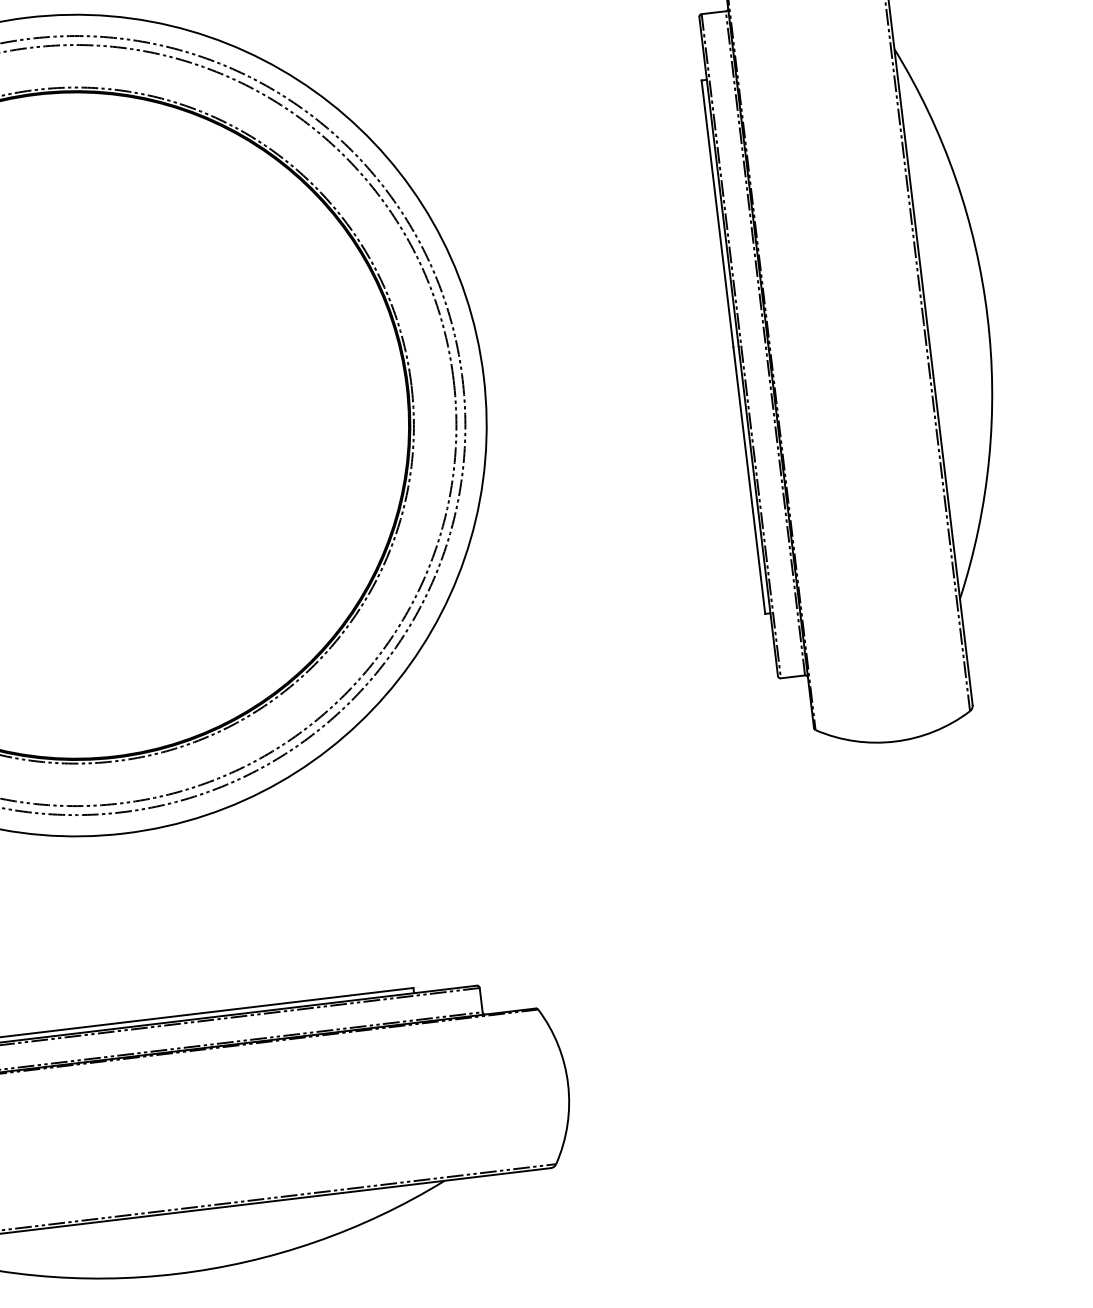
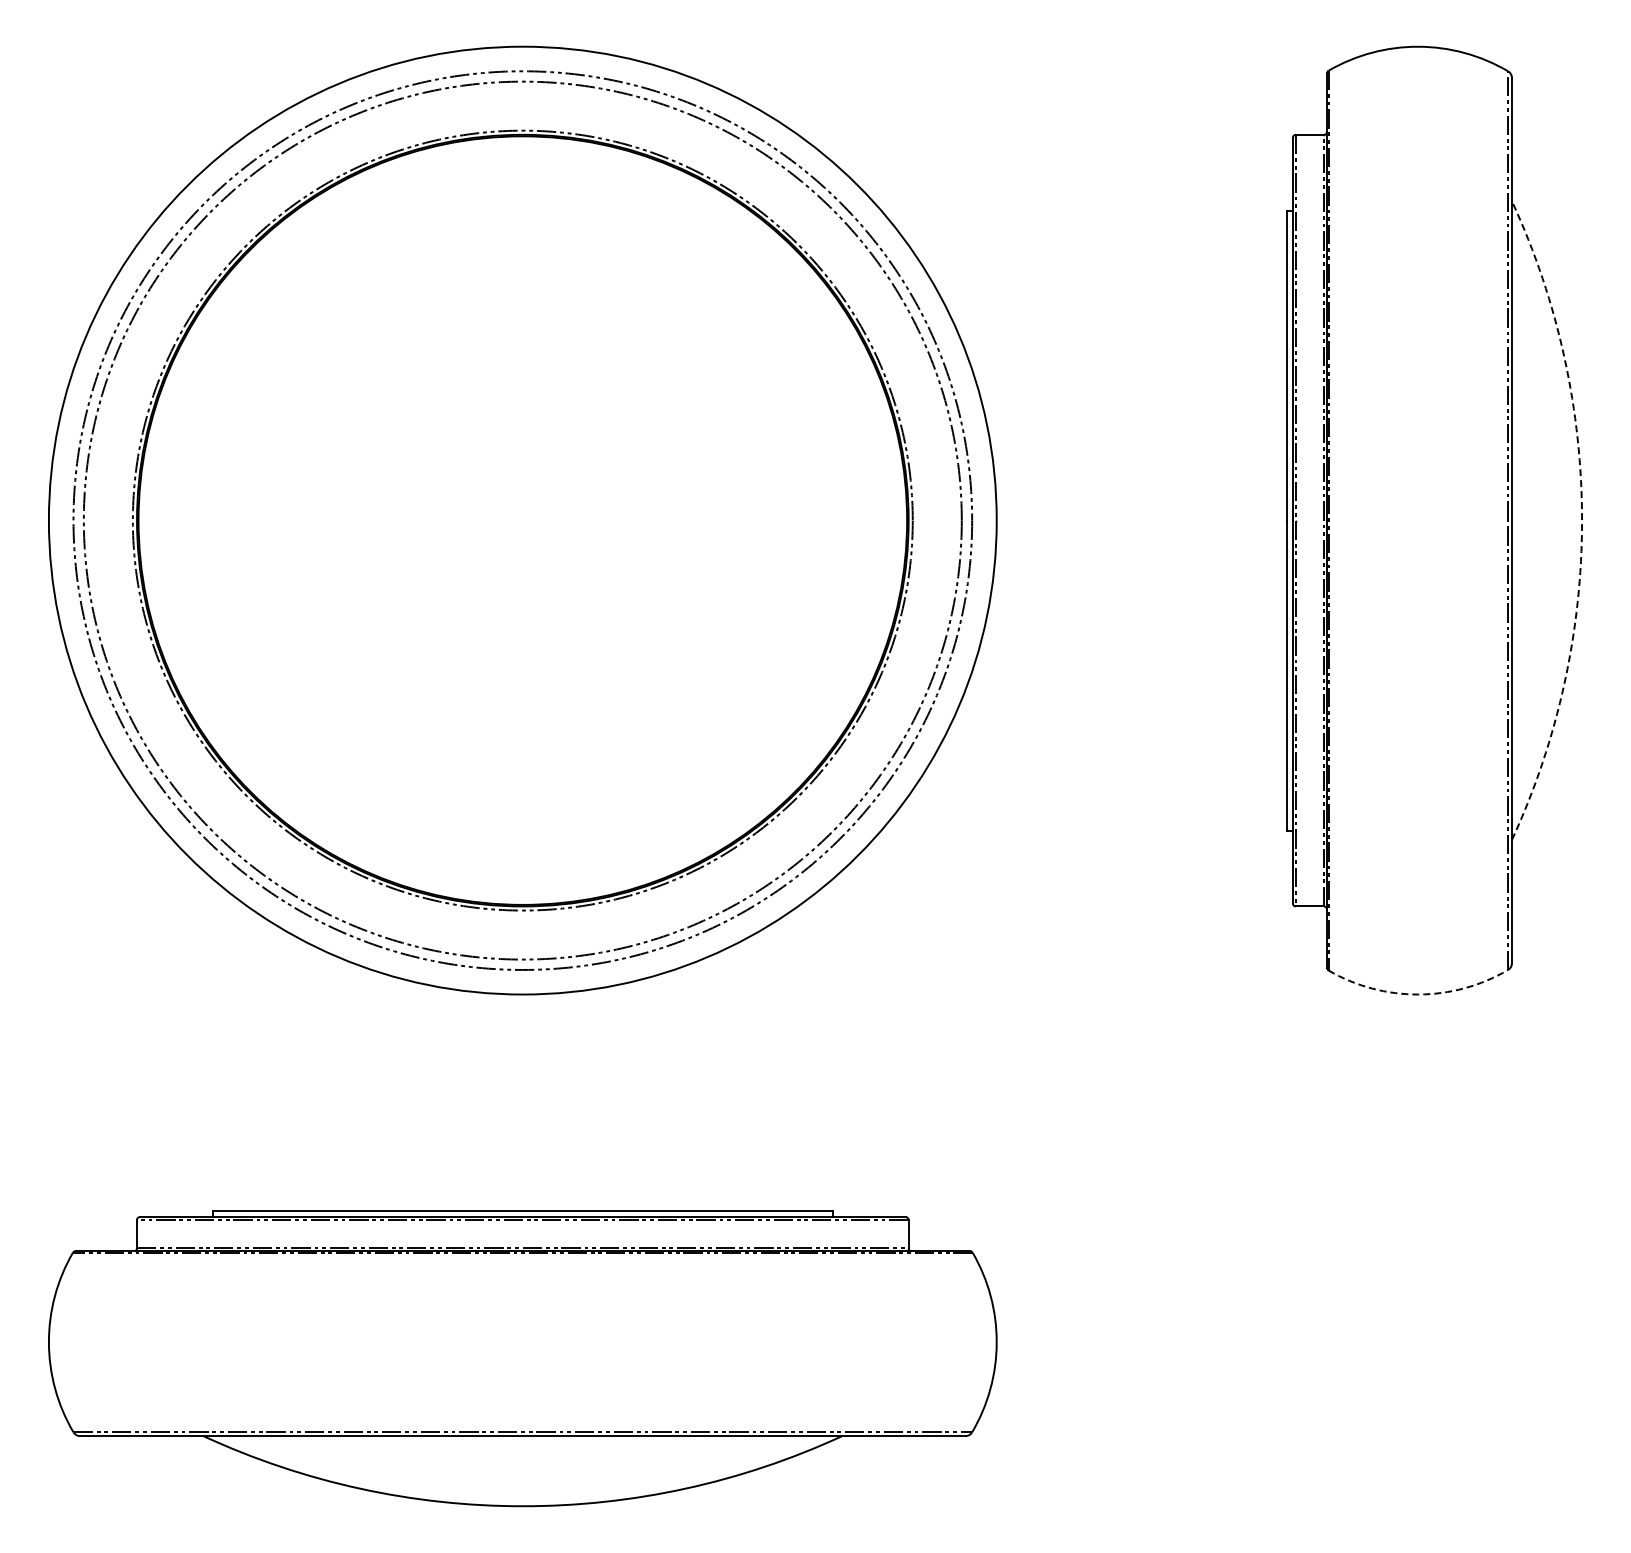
arc: (987, 316) -> (1582, 520), solid -> dashed
arc: (895, 741) -> (1418, 994), solid -> dashed

